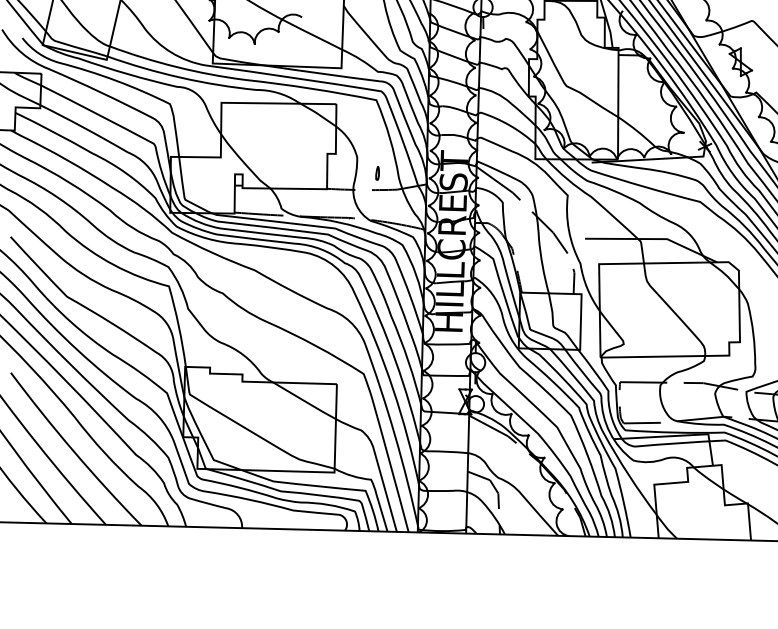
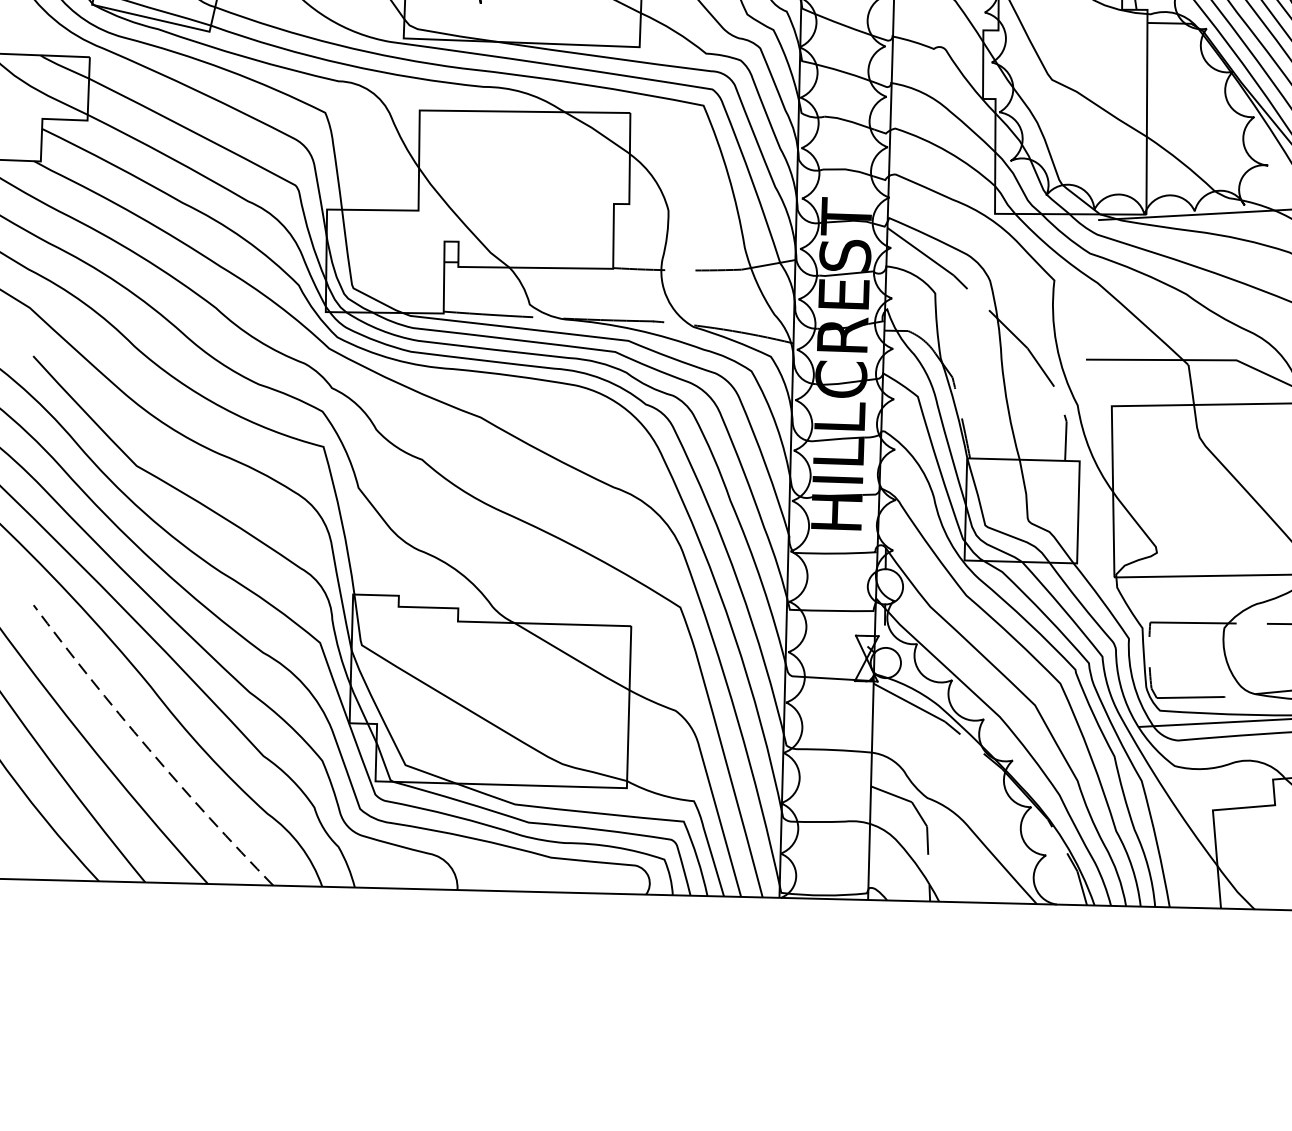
part: (377, 173) -> (705, 240), removed
line: (73, 451) -> (148, 749), solid -> dashed

